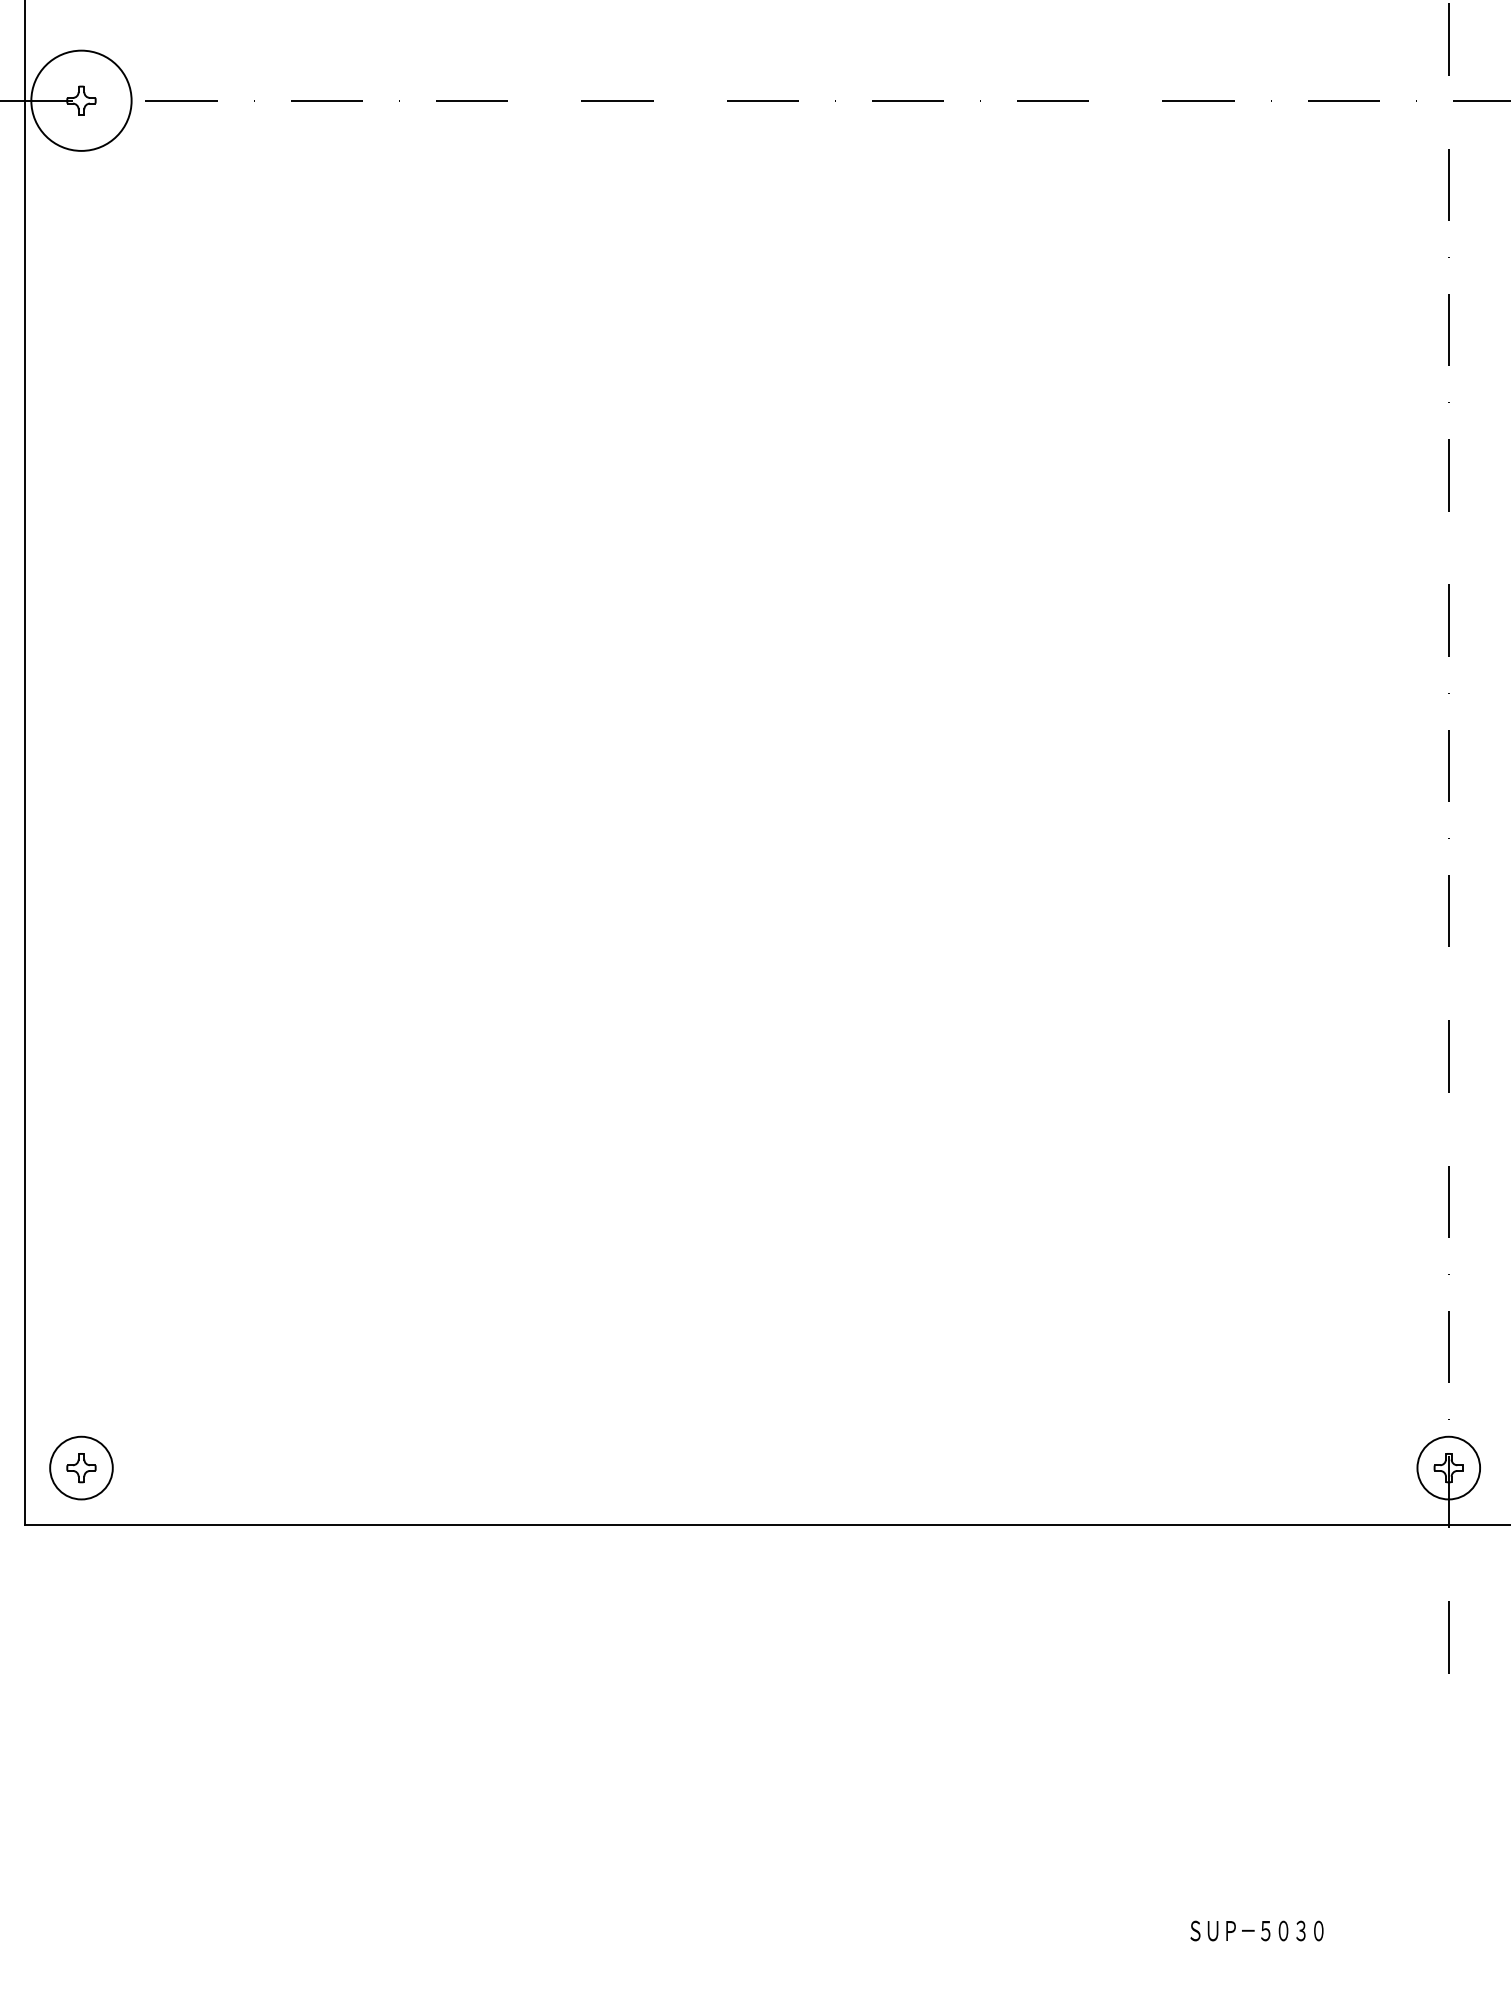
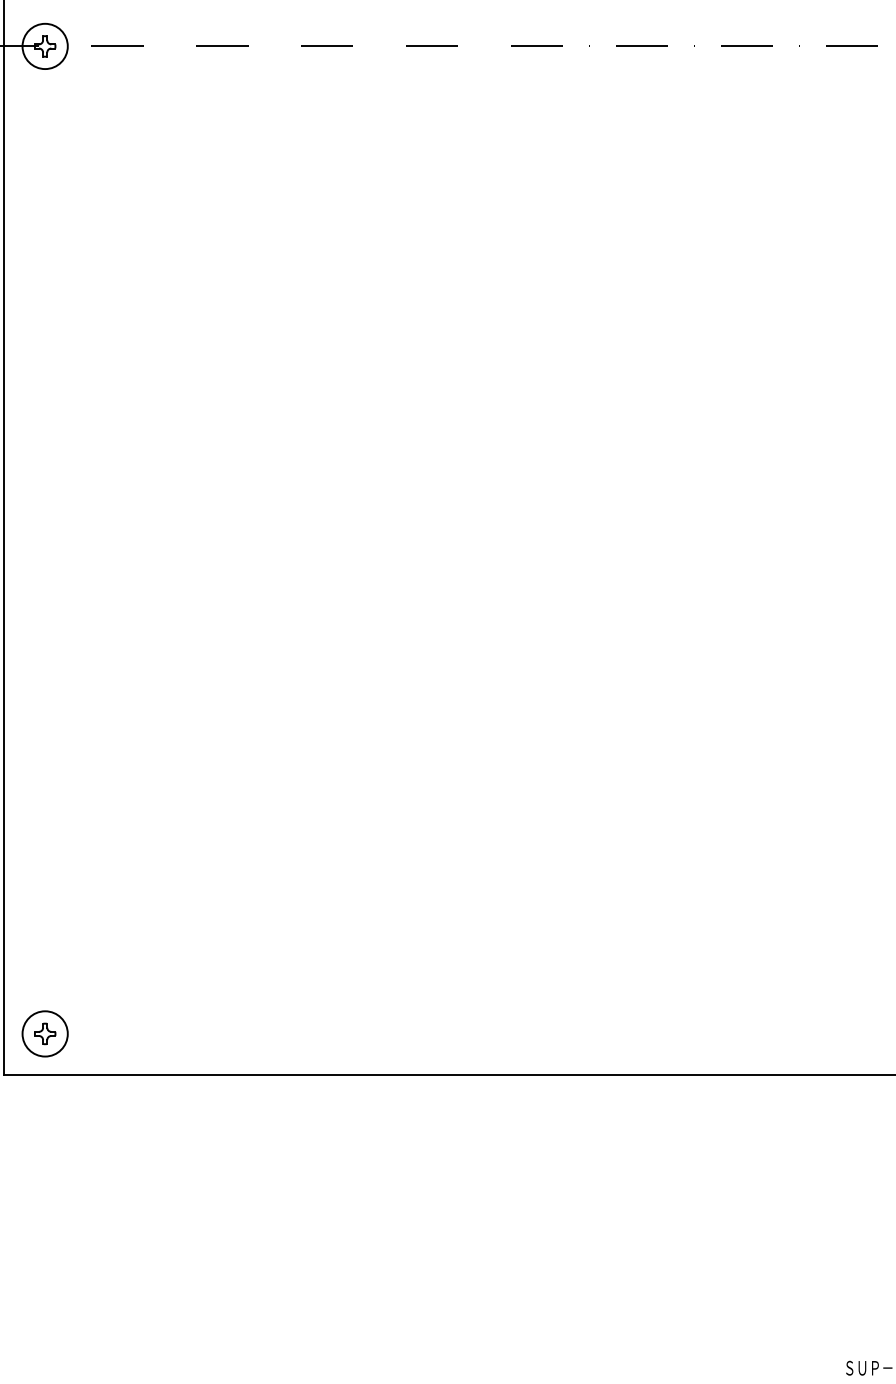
circle: (81, 100) -> (45, 46), size x0.62

